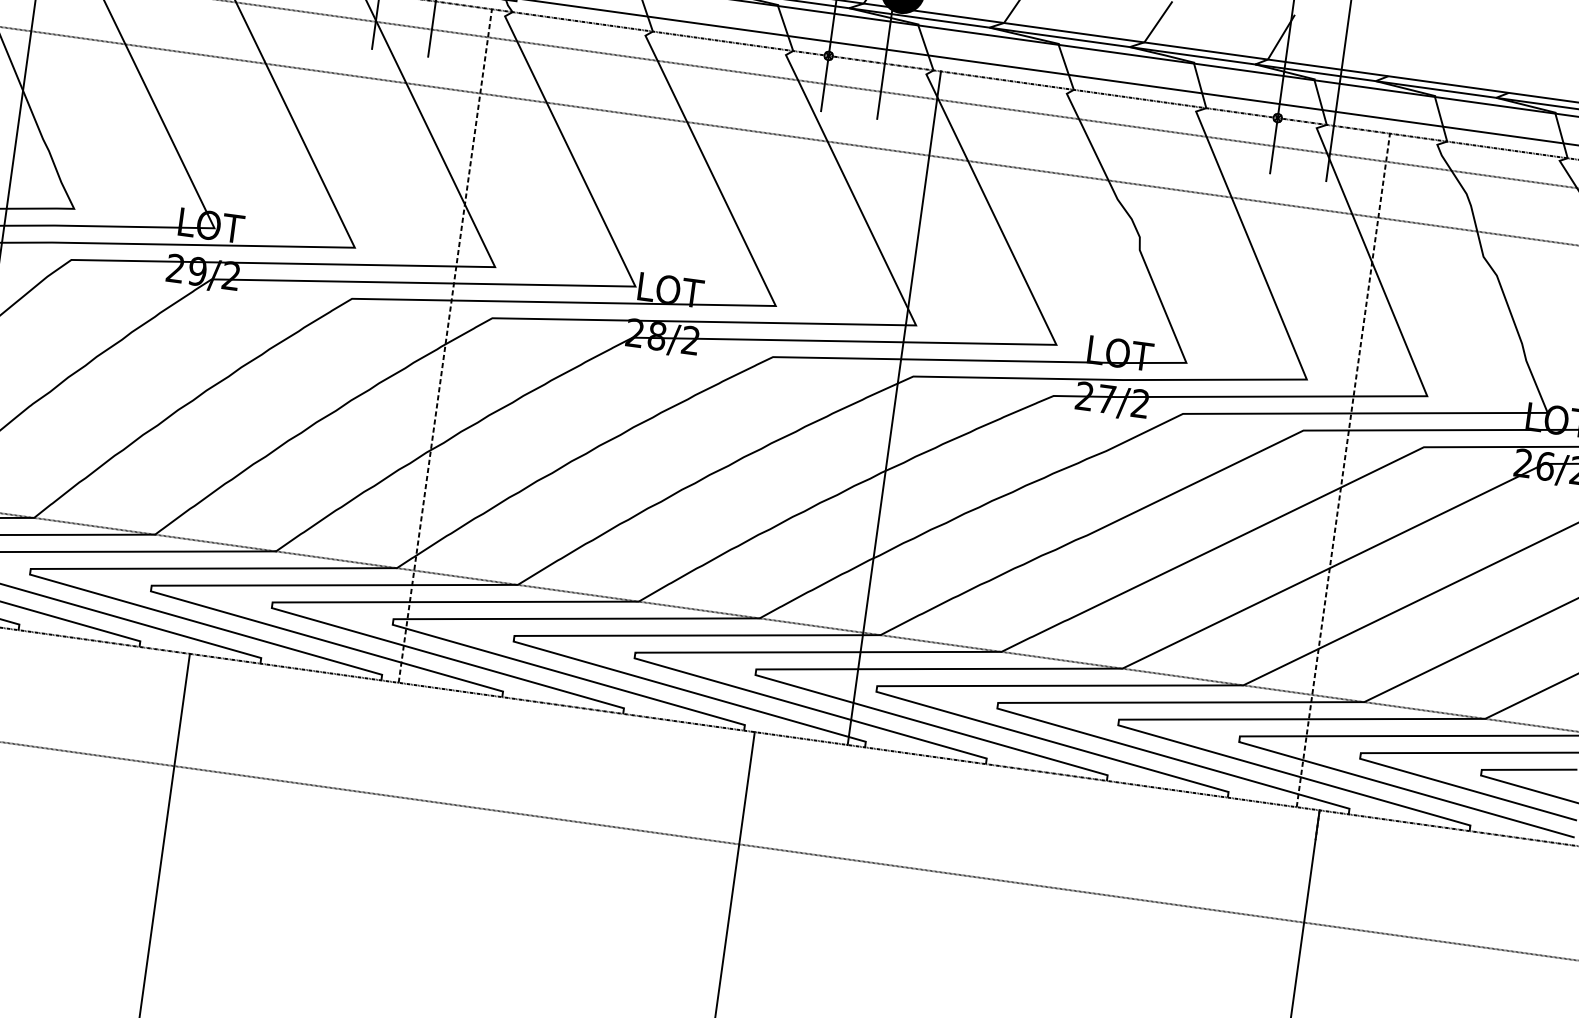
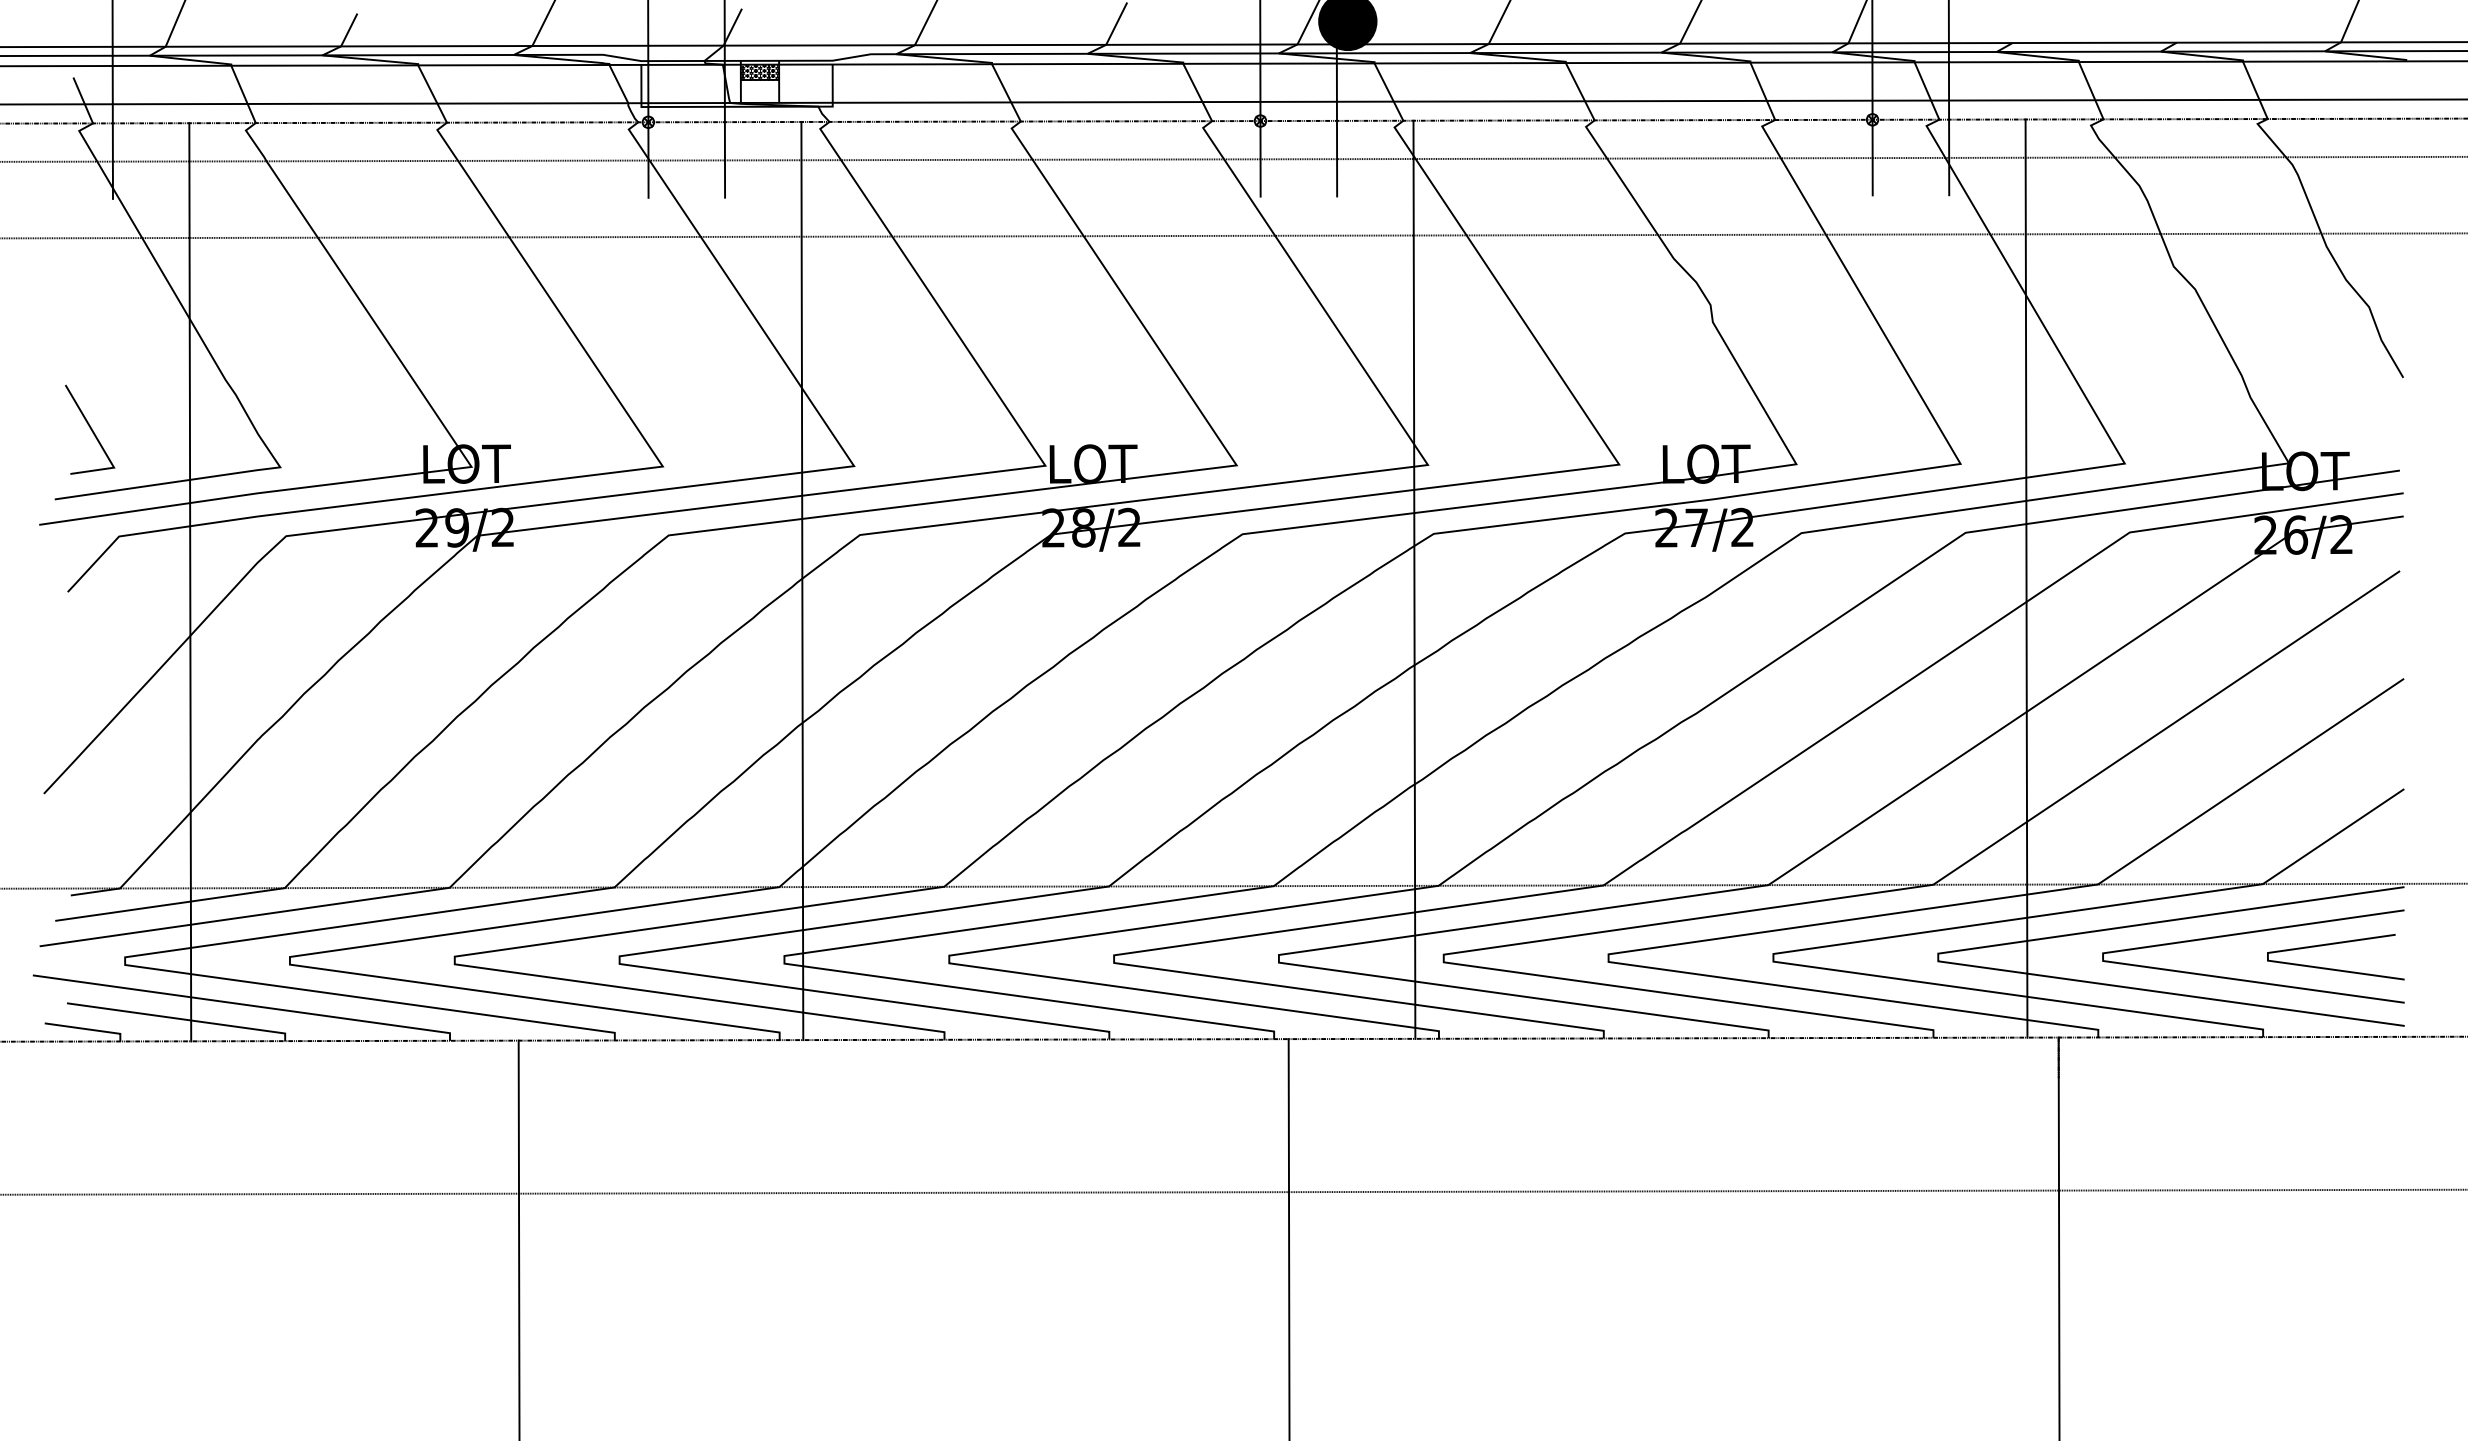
line: (445, 345) -> (802, 580), dashed -> solid
line: (1343, 470) -> (2026, 578), dashed -> solid

